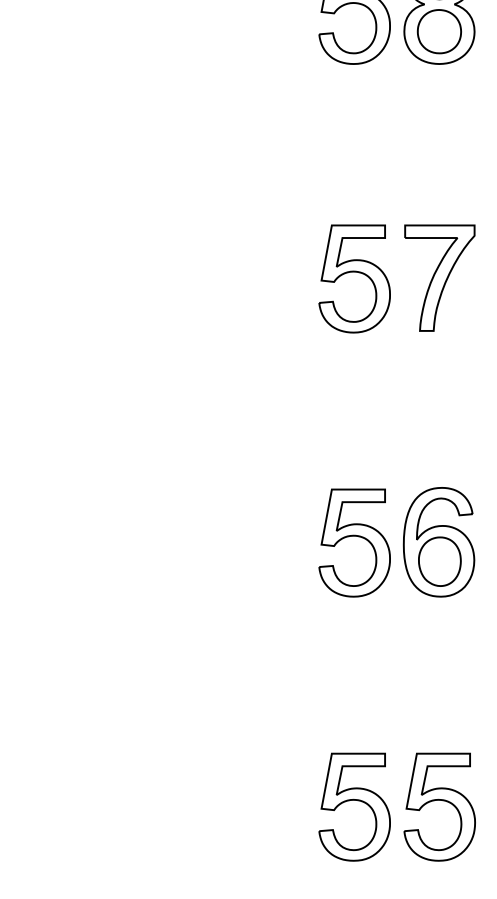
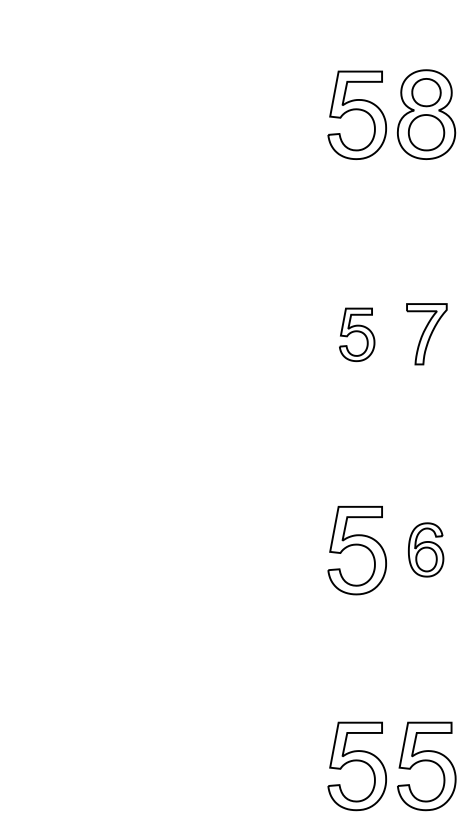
part: (353, 278) -> (356, 334), size x0.6
part: (439, 278) -> (426, 334), size x0.7
part: (438, 541) -> (425, 549), size x0.6

